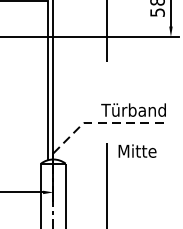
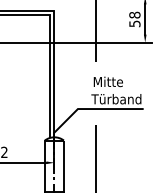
line: (103, 123) -> (93, 109), dashed -> solid
text: (136, 150) -> (107, 81), moved

